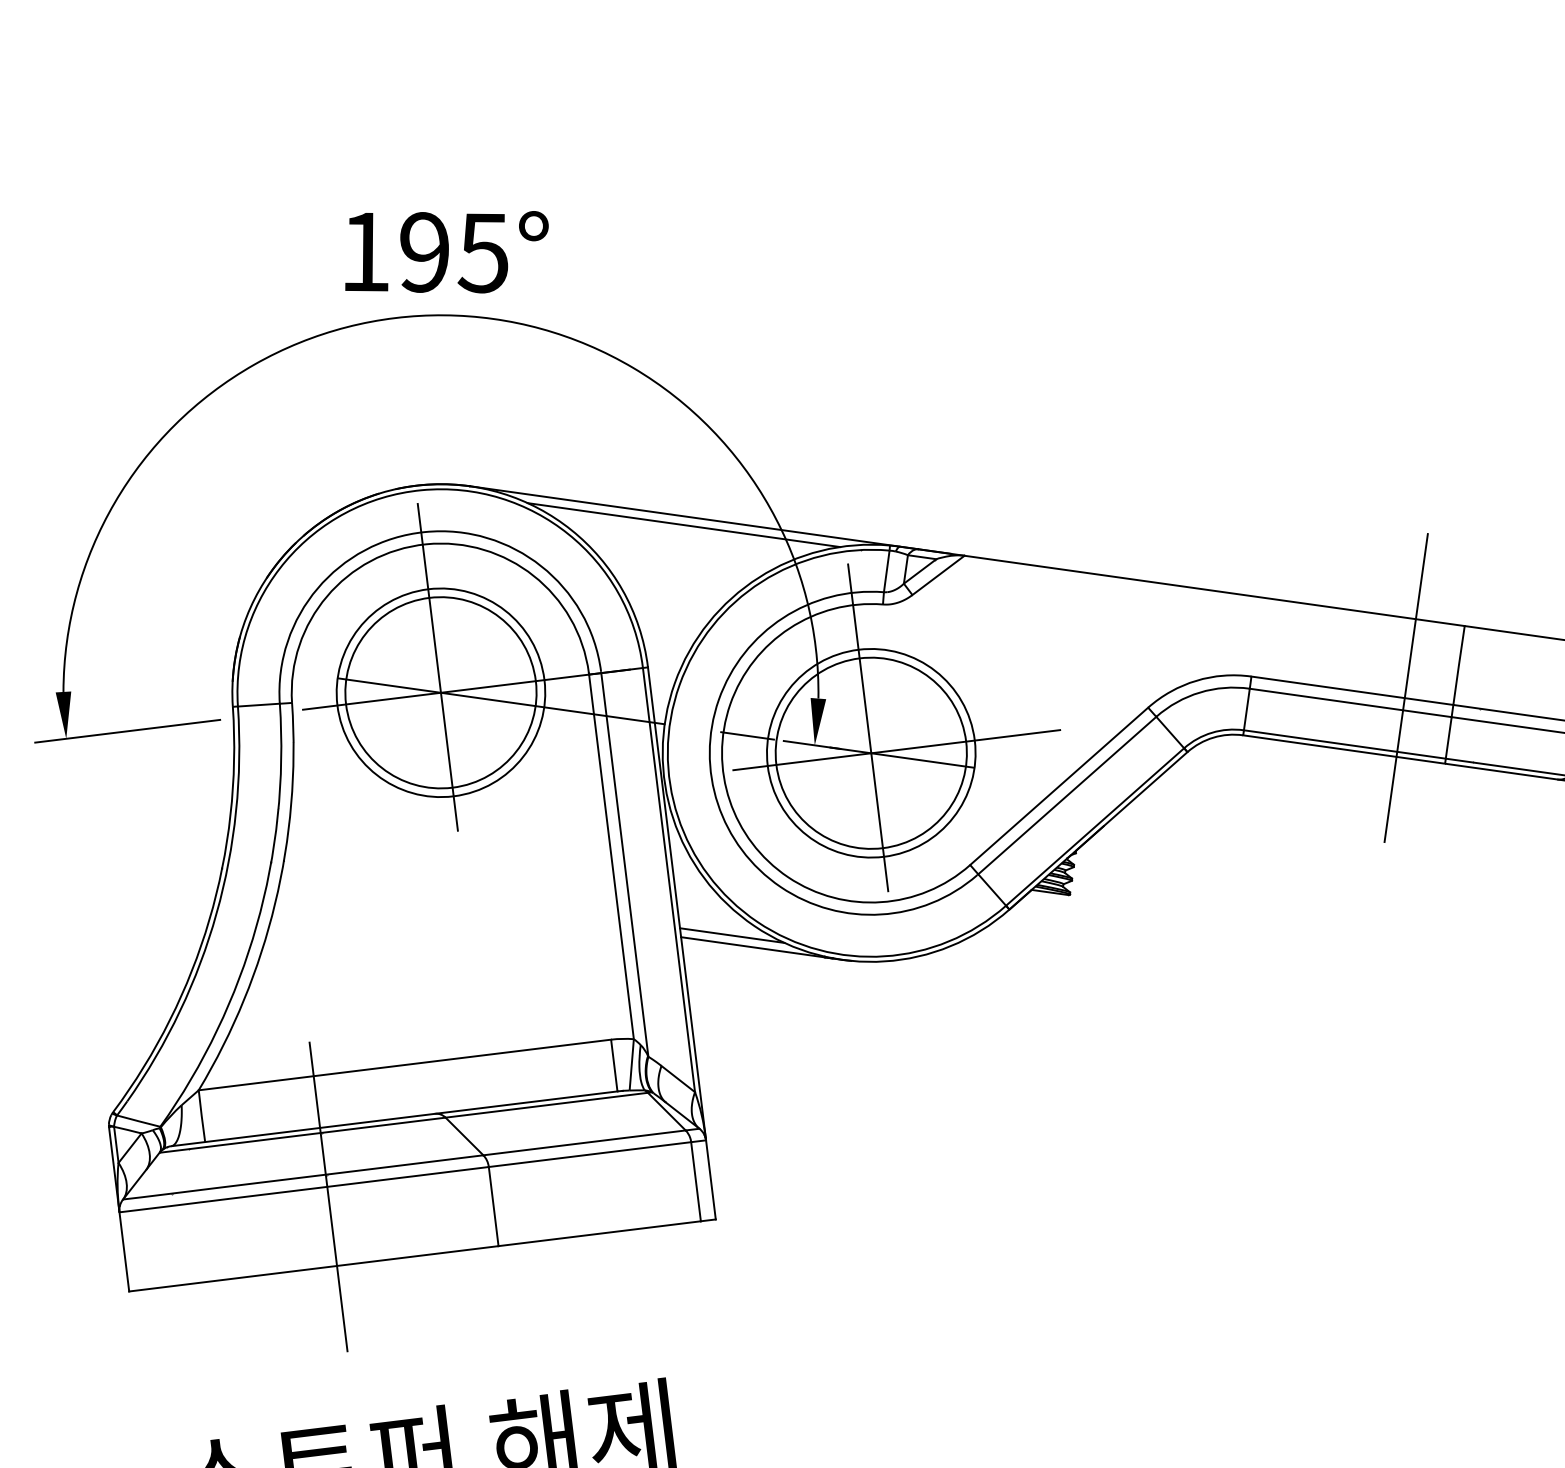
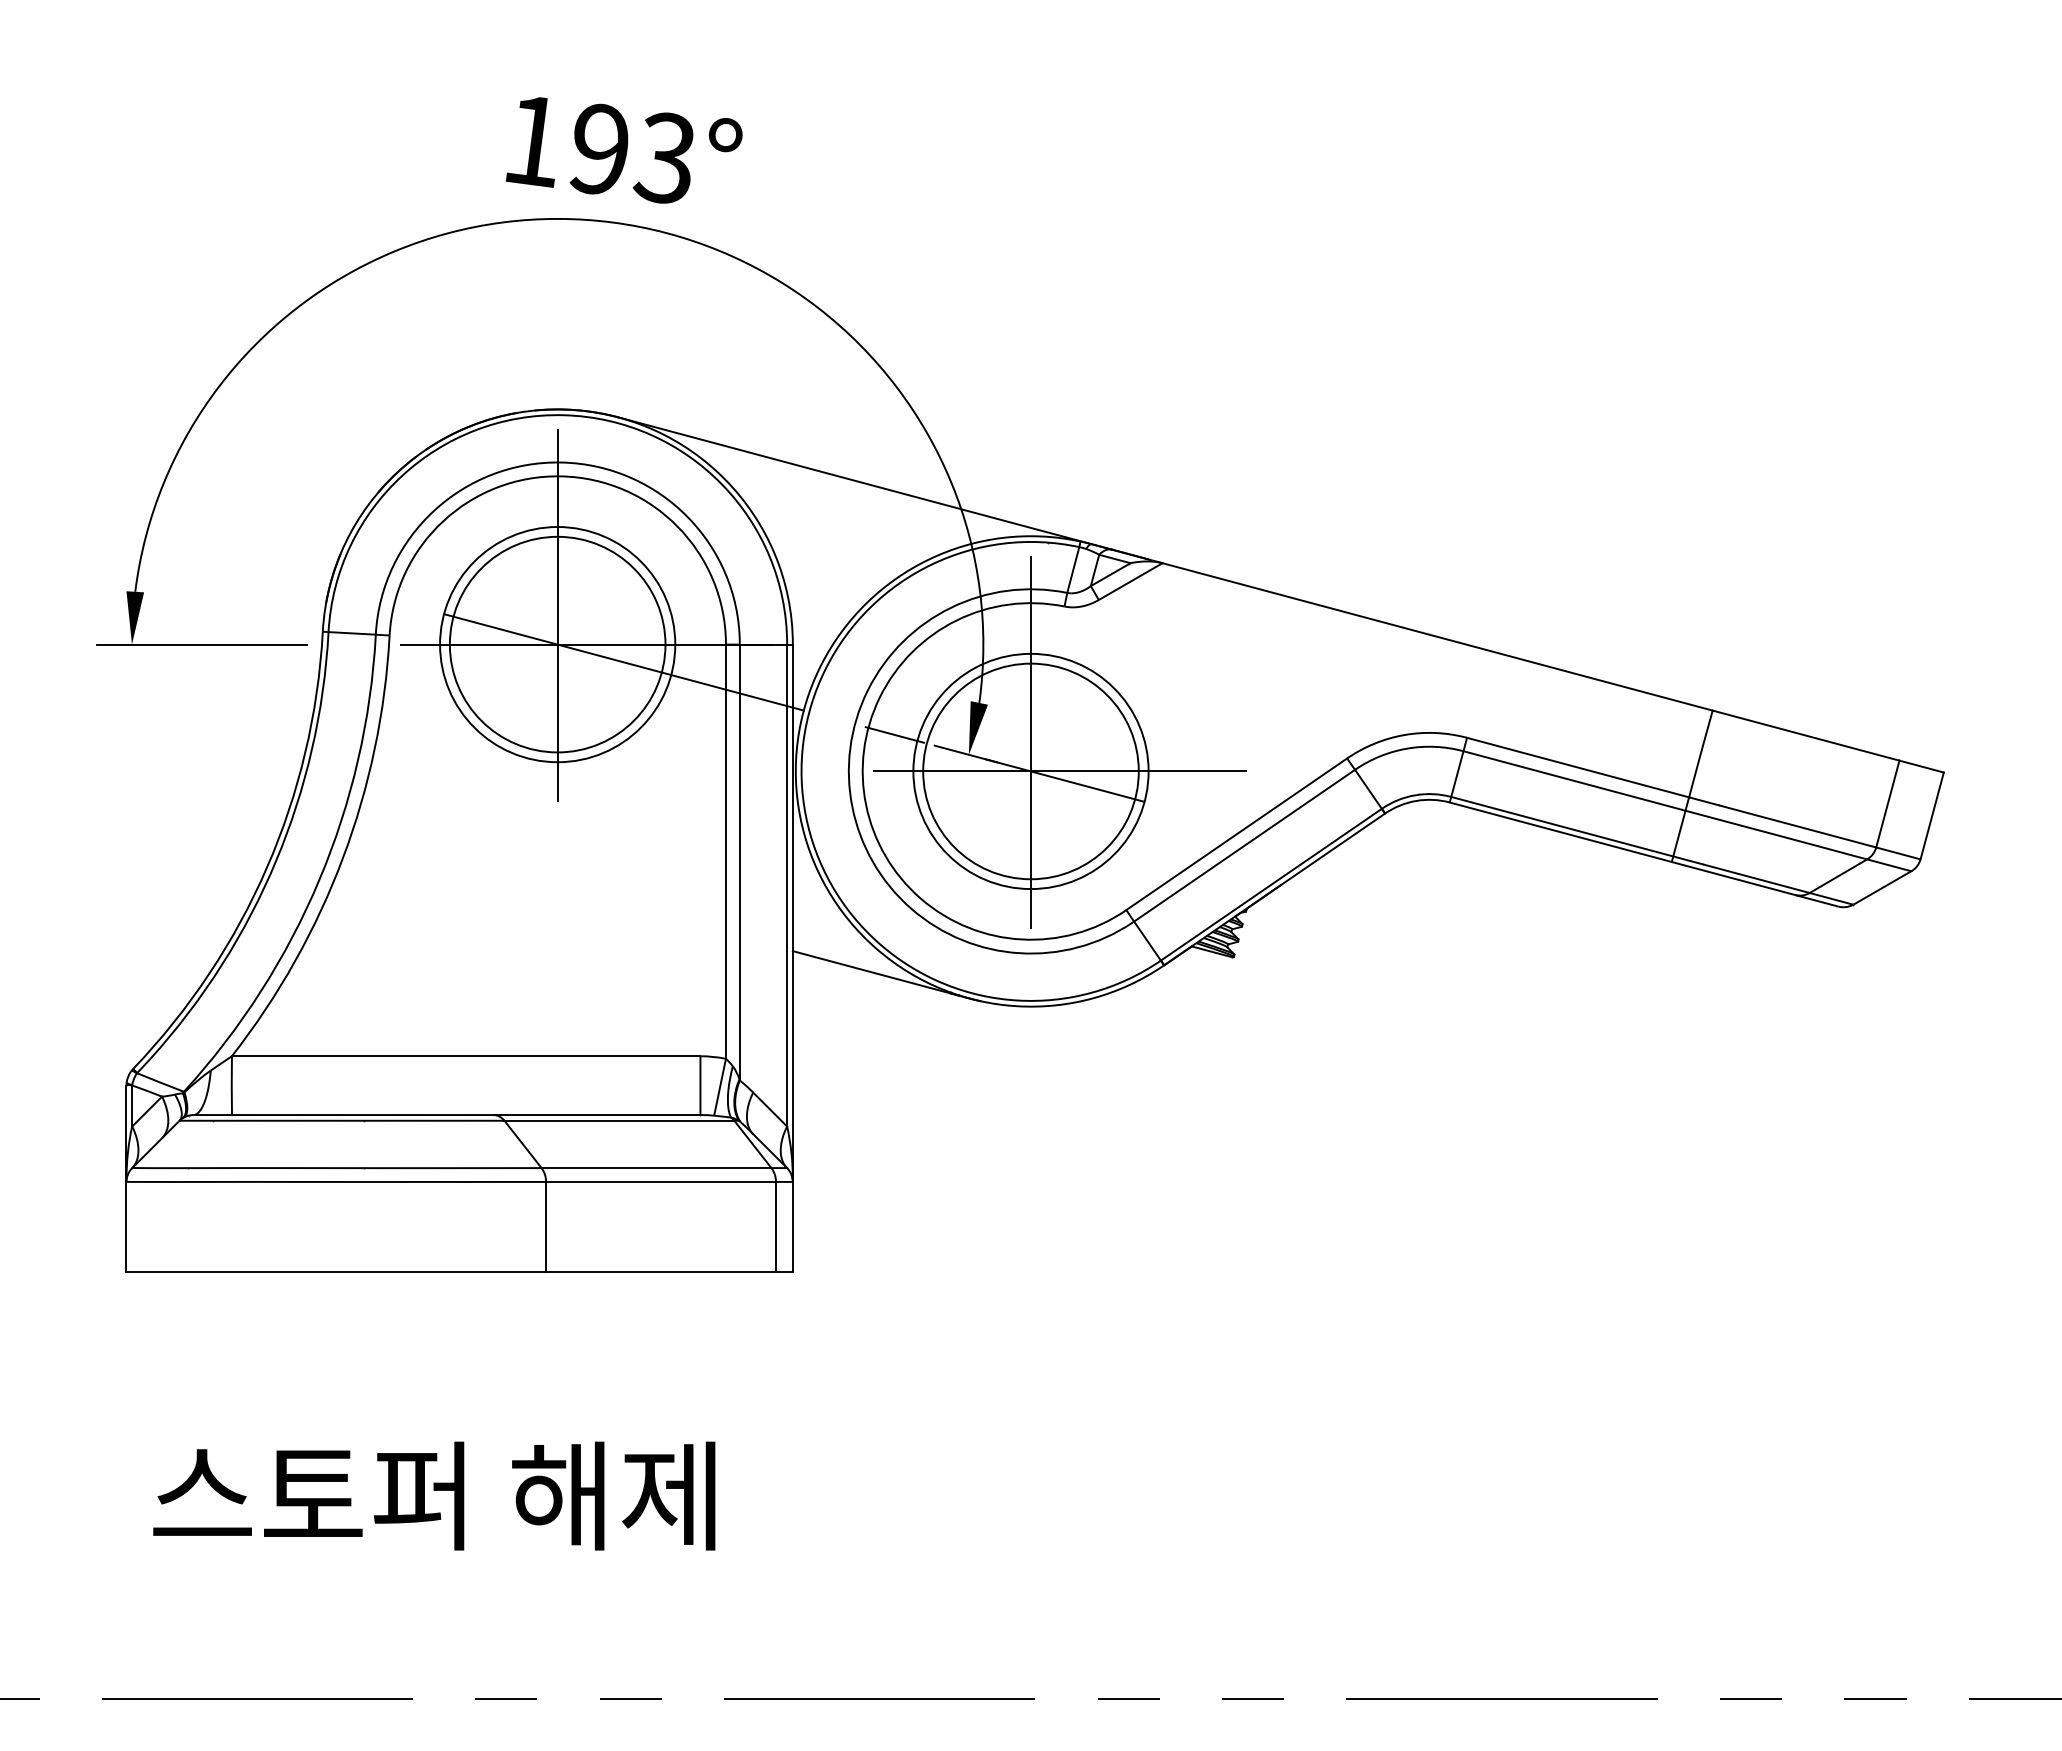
text: (481, 252) -> (663, 157), 195° -> 193°
line: (683, 525) -> (852, 490), removed
line: (1406, 687) -> (1638, 771), removed
line: (731, 935) -> (849, 956), removed
line: (328, 1197) -> (362, 1193), removed

